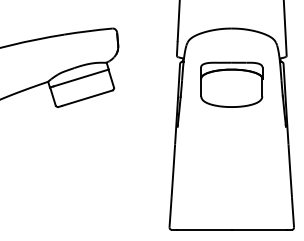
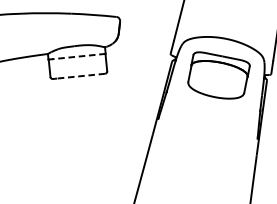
line: (81, 78) -> (79, 57), solid -> dashed
part: (231, 84) -> (218, 76), moved
line: (86, 98) -> (79, 76), solid -> dashed

